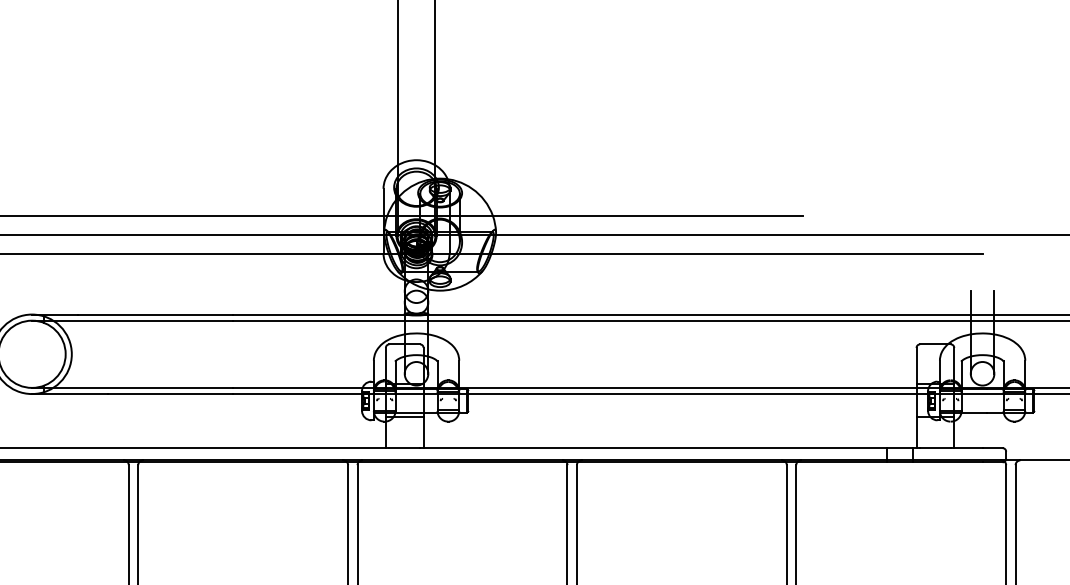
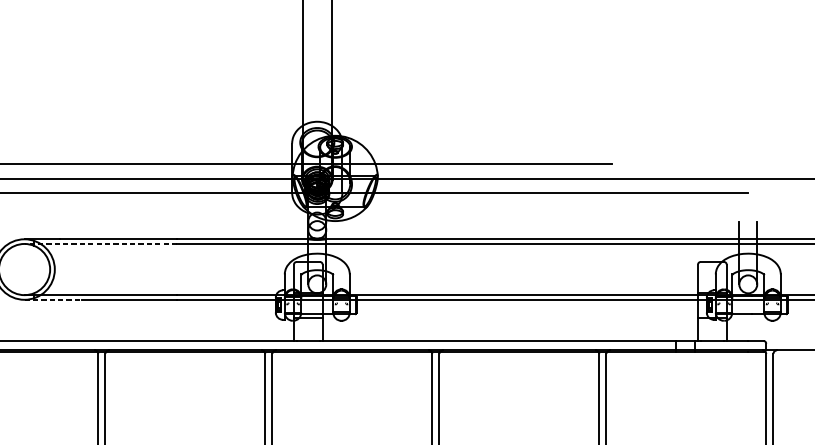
line: (131, 320) -> (100, 243), solid -> dashed
line: (69, 394) -> (53, 300), solid -> dashed

